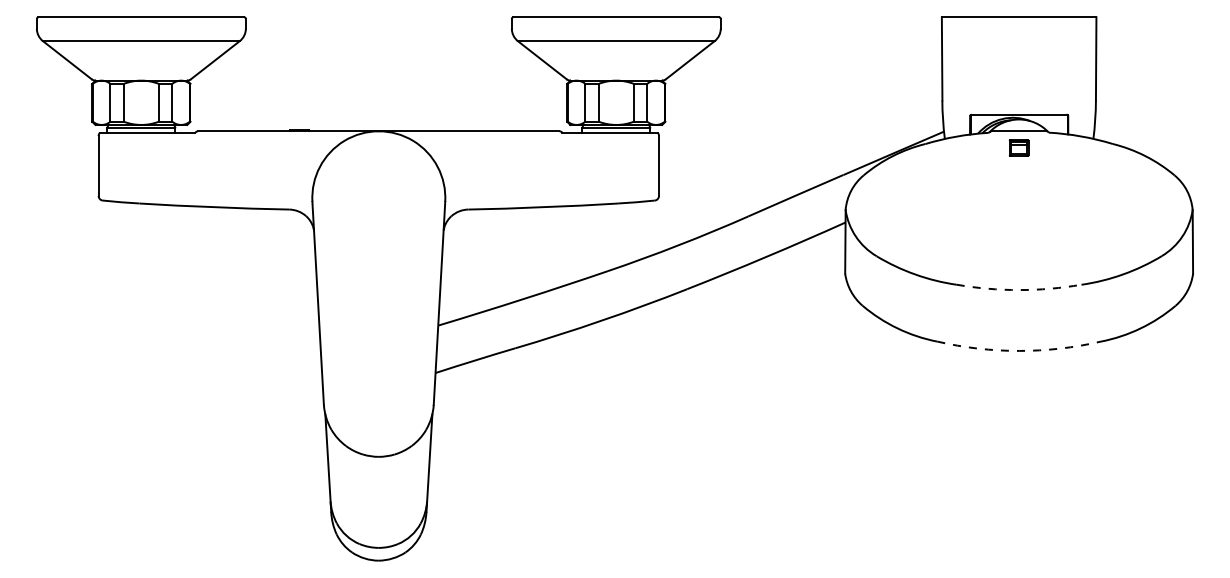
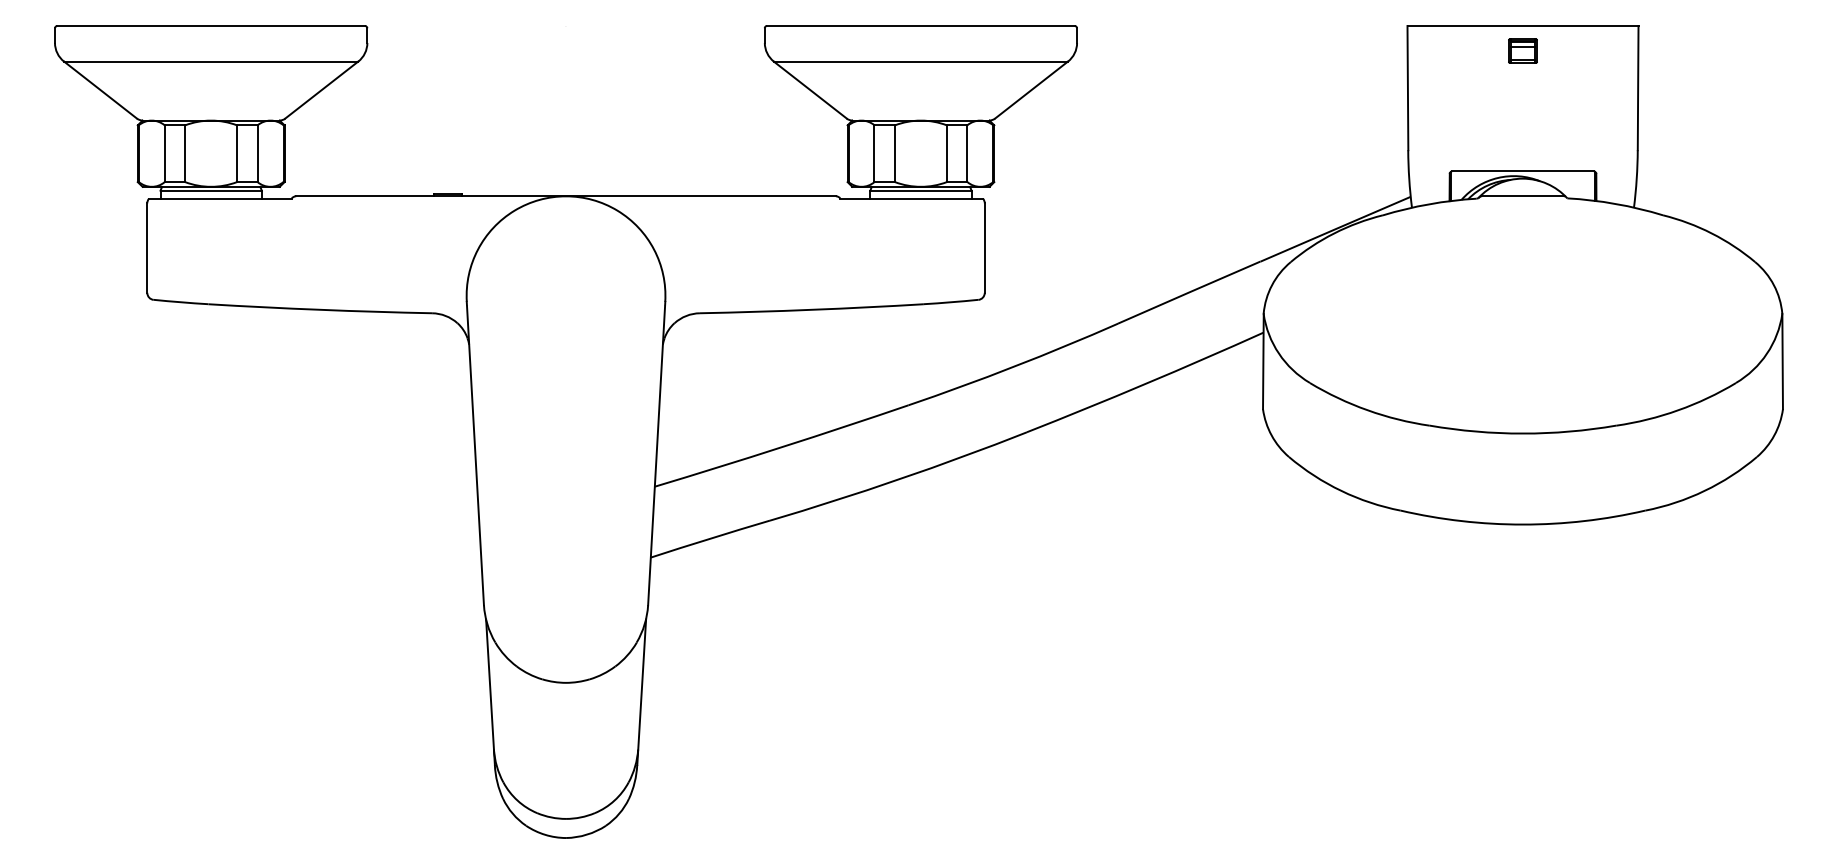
part: (1018, 147) -> (1522, 50), moved
arc: (1019, 290) -> (1523, 434), dashed -> solid
arc: (1019, 350) -> (1523, 523), dashed -> solid

